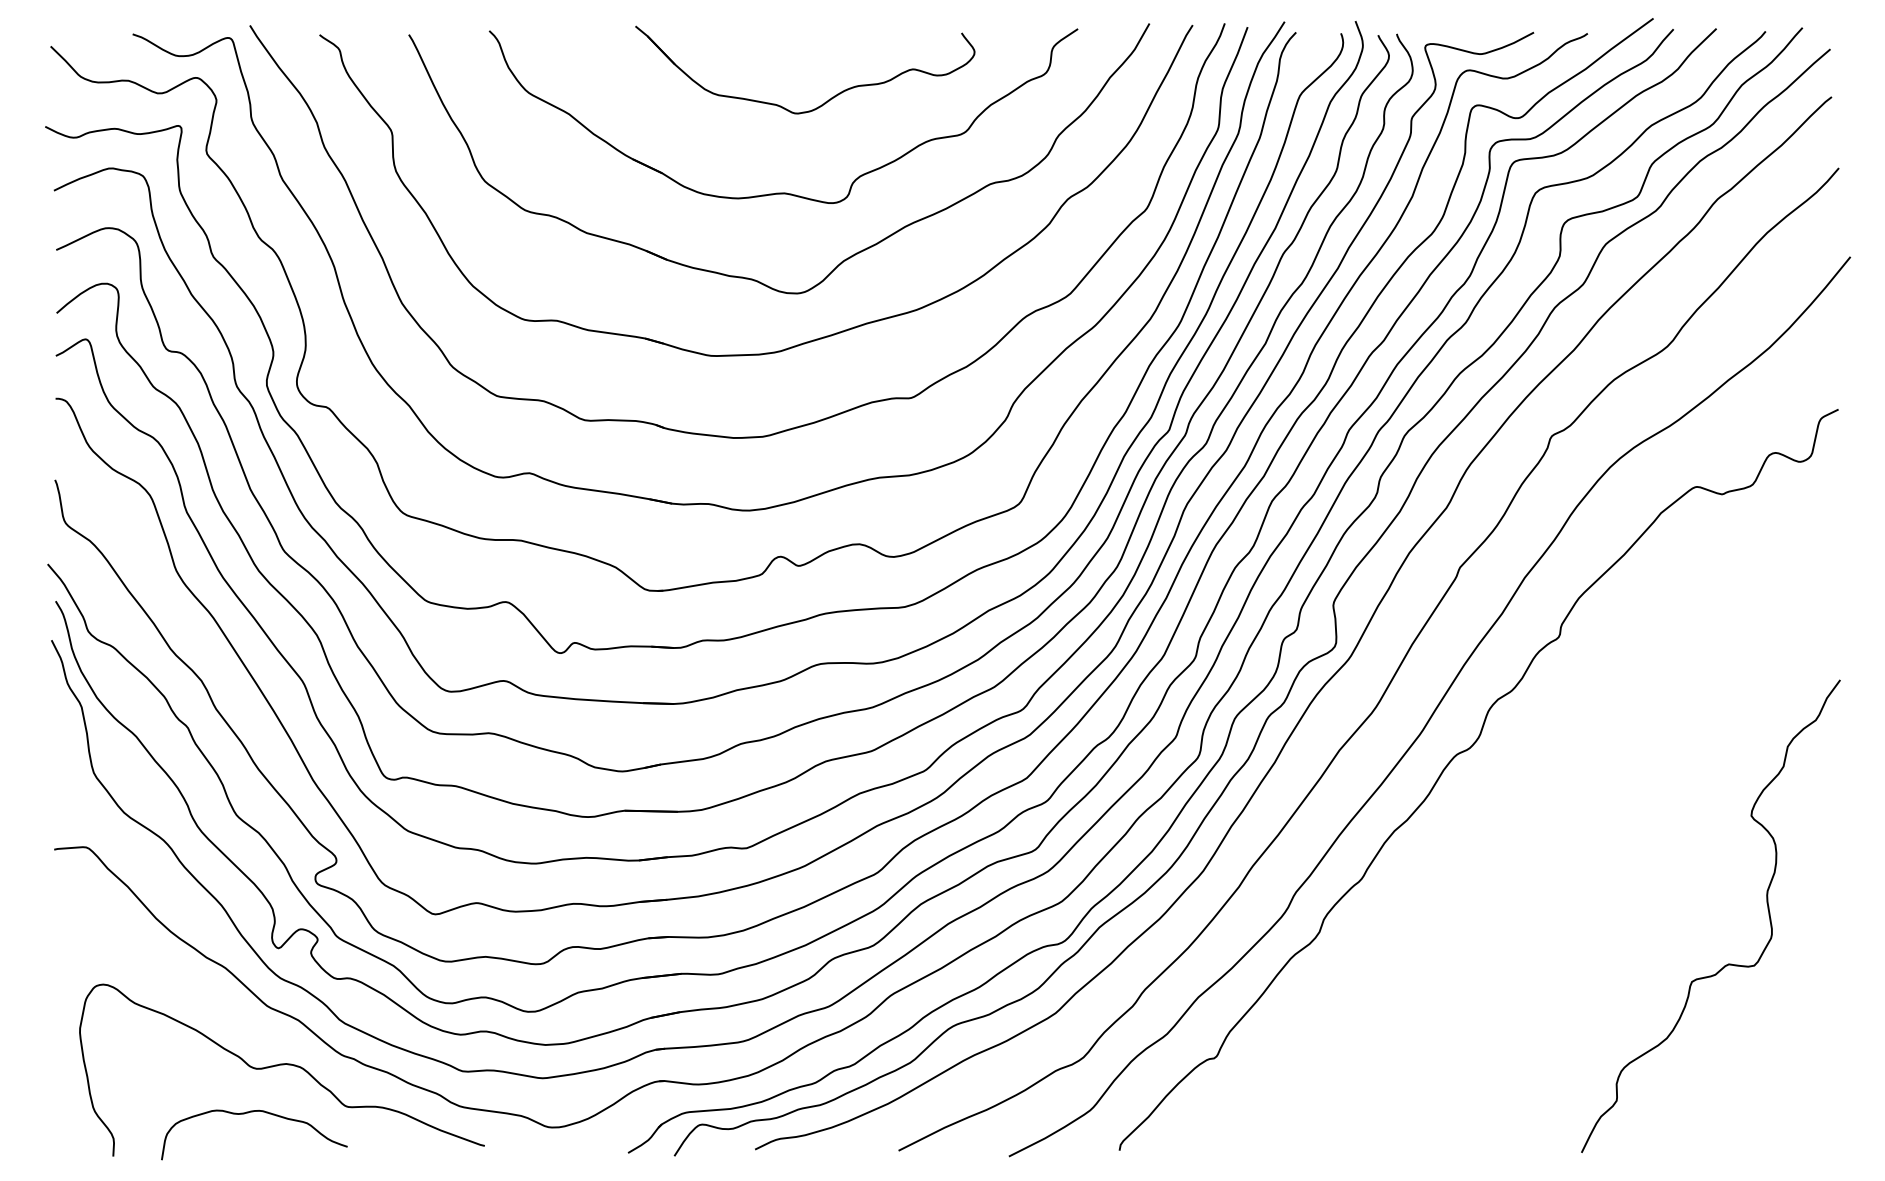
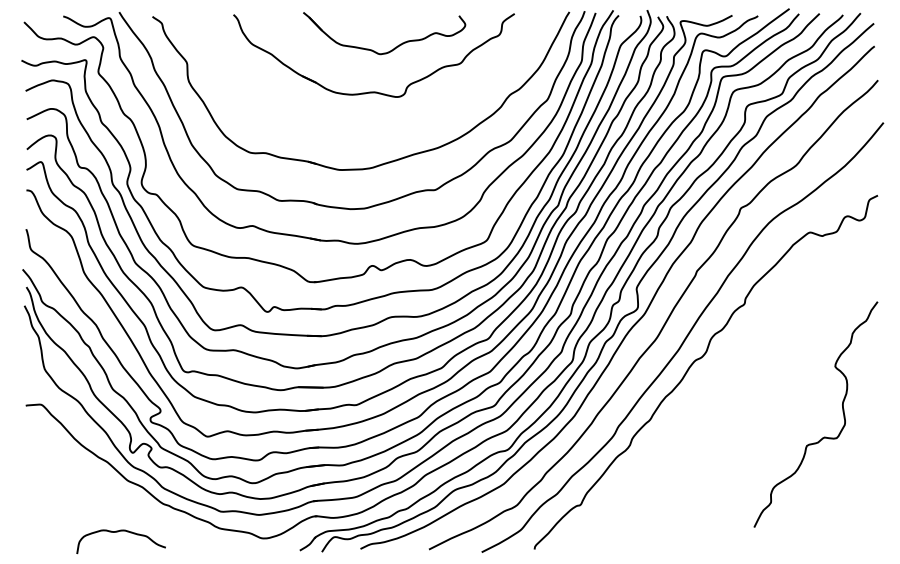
part: (843, 258) -> (402, 123), removed
curve: (1728, 962) -> (824, 436), moved
curve: (281, 1066) -> (134, 509), removed

